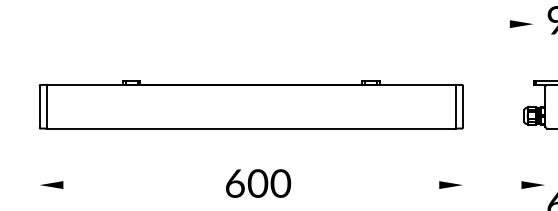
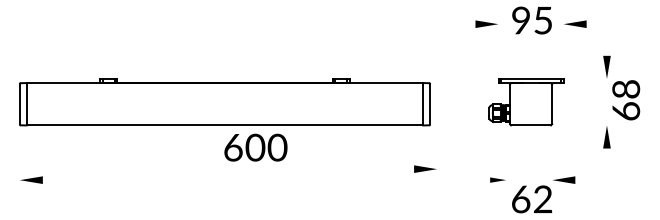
text: (258, 183) -> (255, 147), moved
part: (451, 184) -> (425, 168), moved
part: (532, 184) -> (497, 179), size x0.7

